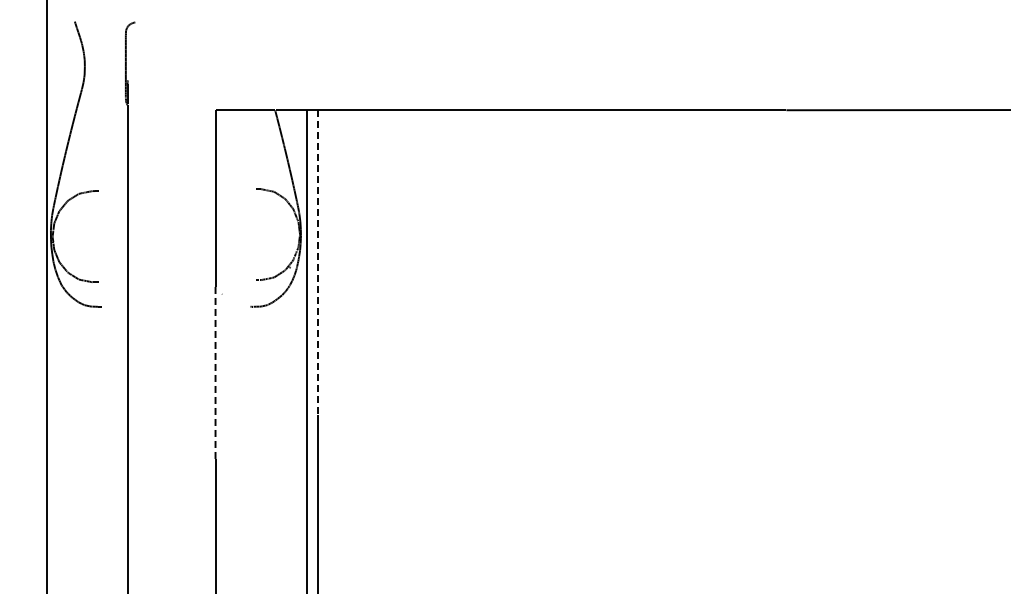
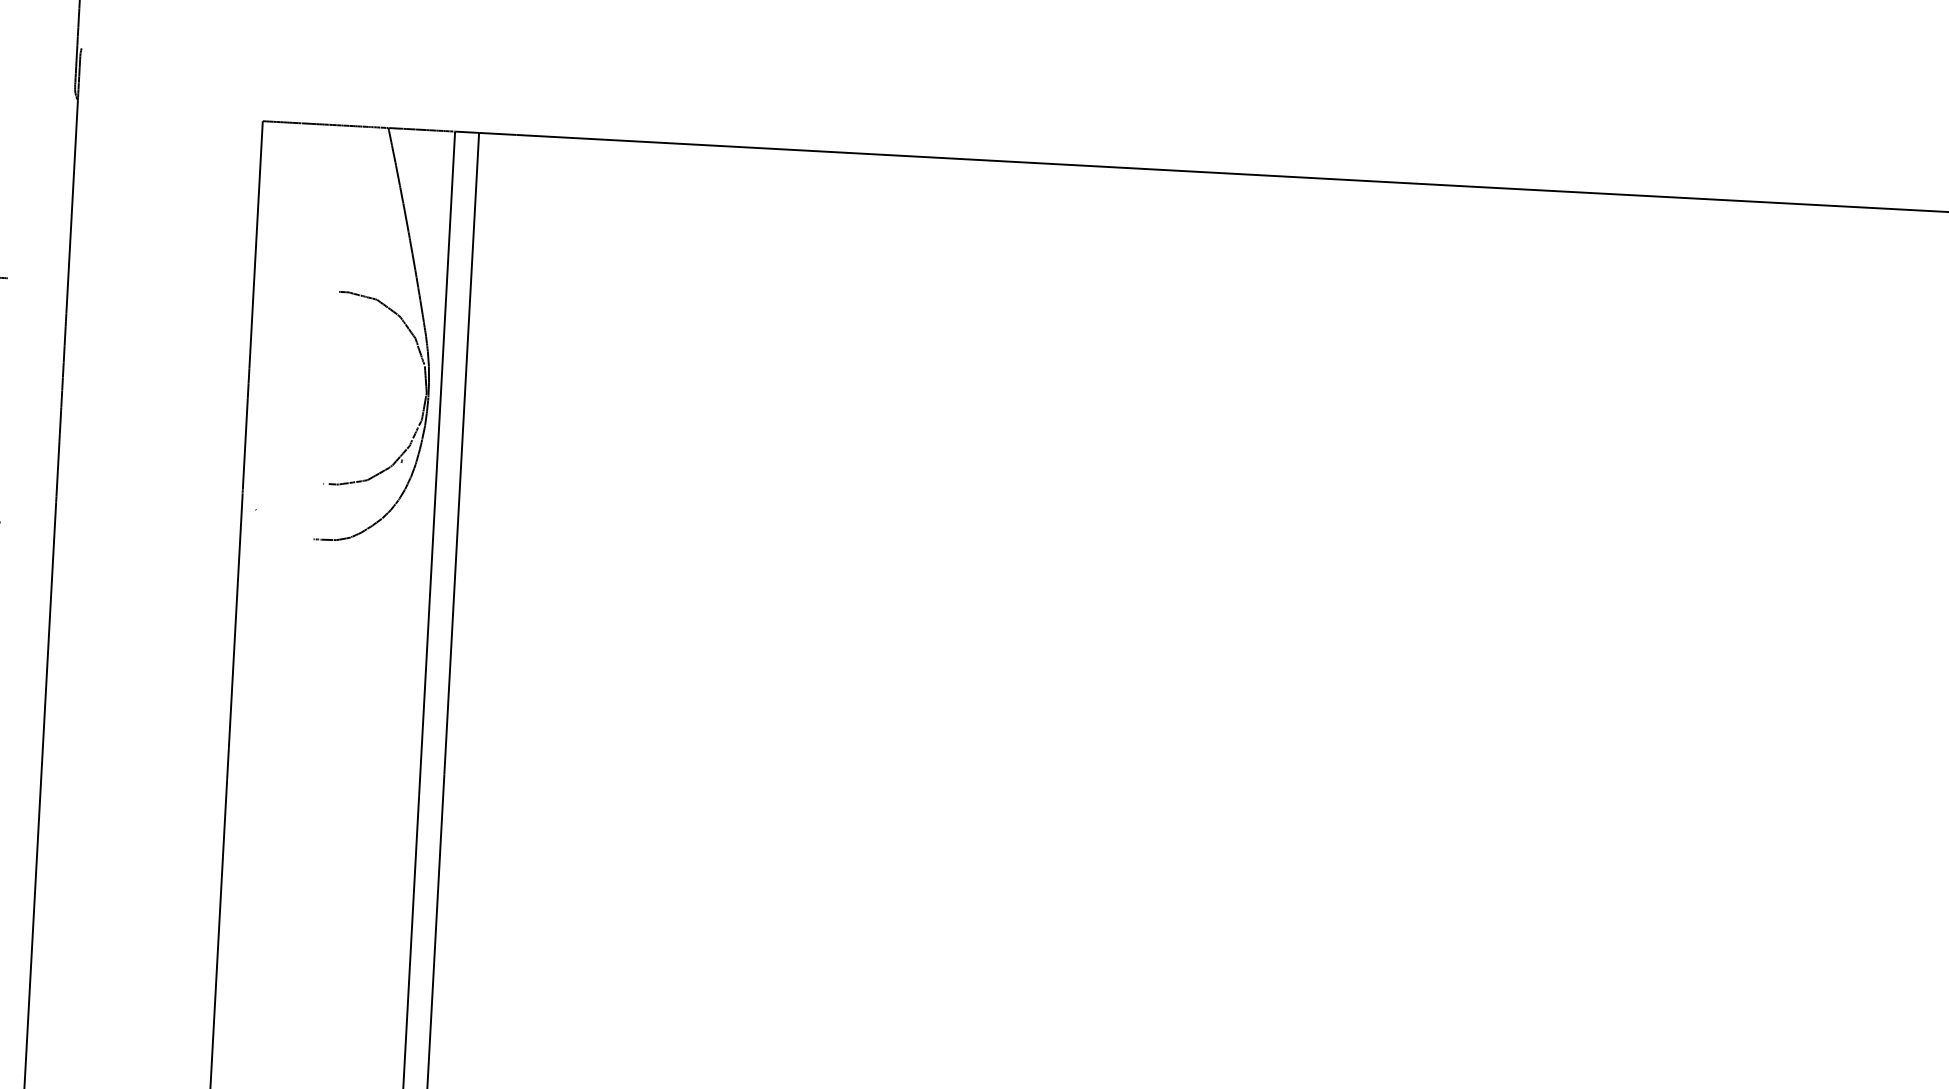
line: (318, 262) -> (462, 453), dashed -> solid
line: (215, 373) -> (232, 675), dashed -> solid

